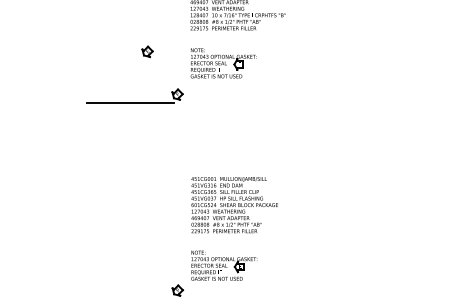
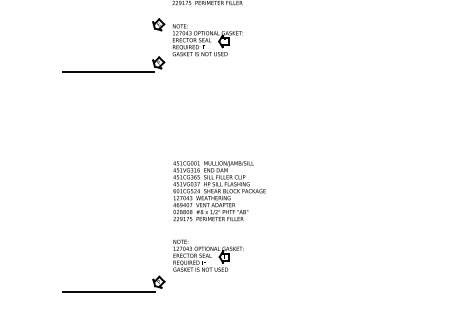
part: (147, 51) -> (158, 24), moved
part: (134, 102) -> (112, 71), moved
line: (130, 299) -> (108, 291), added

